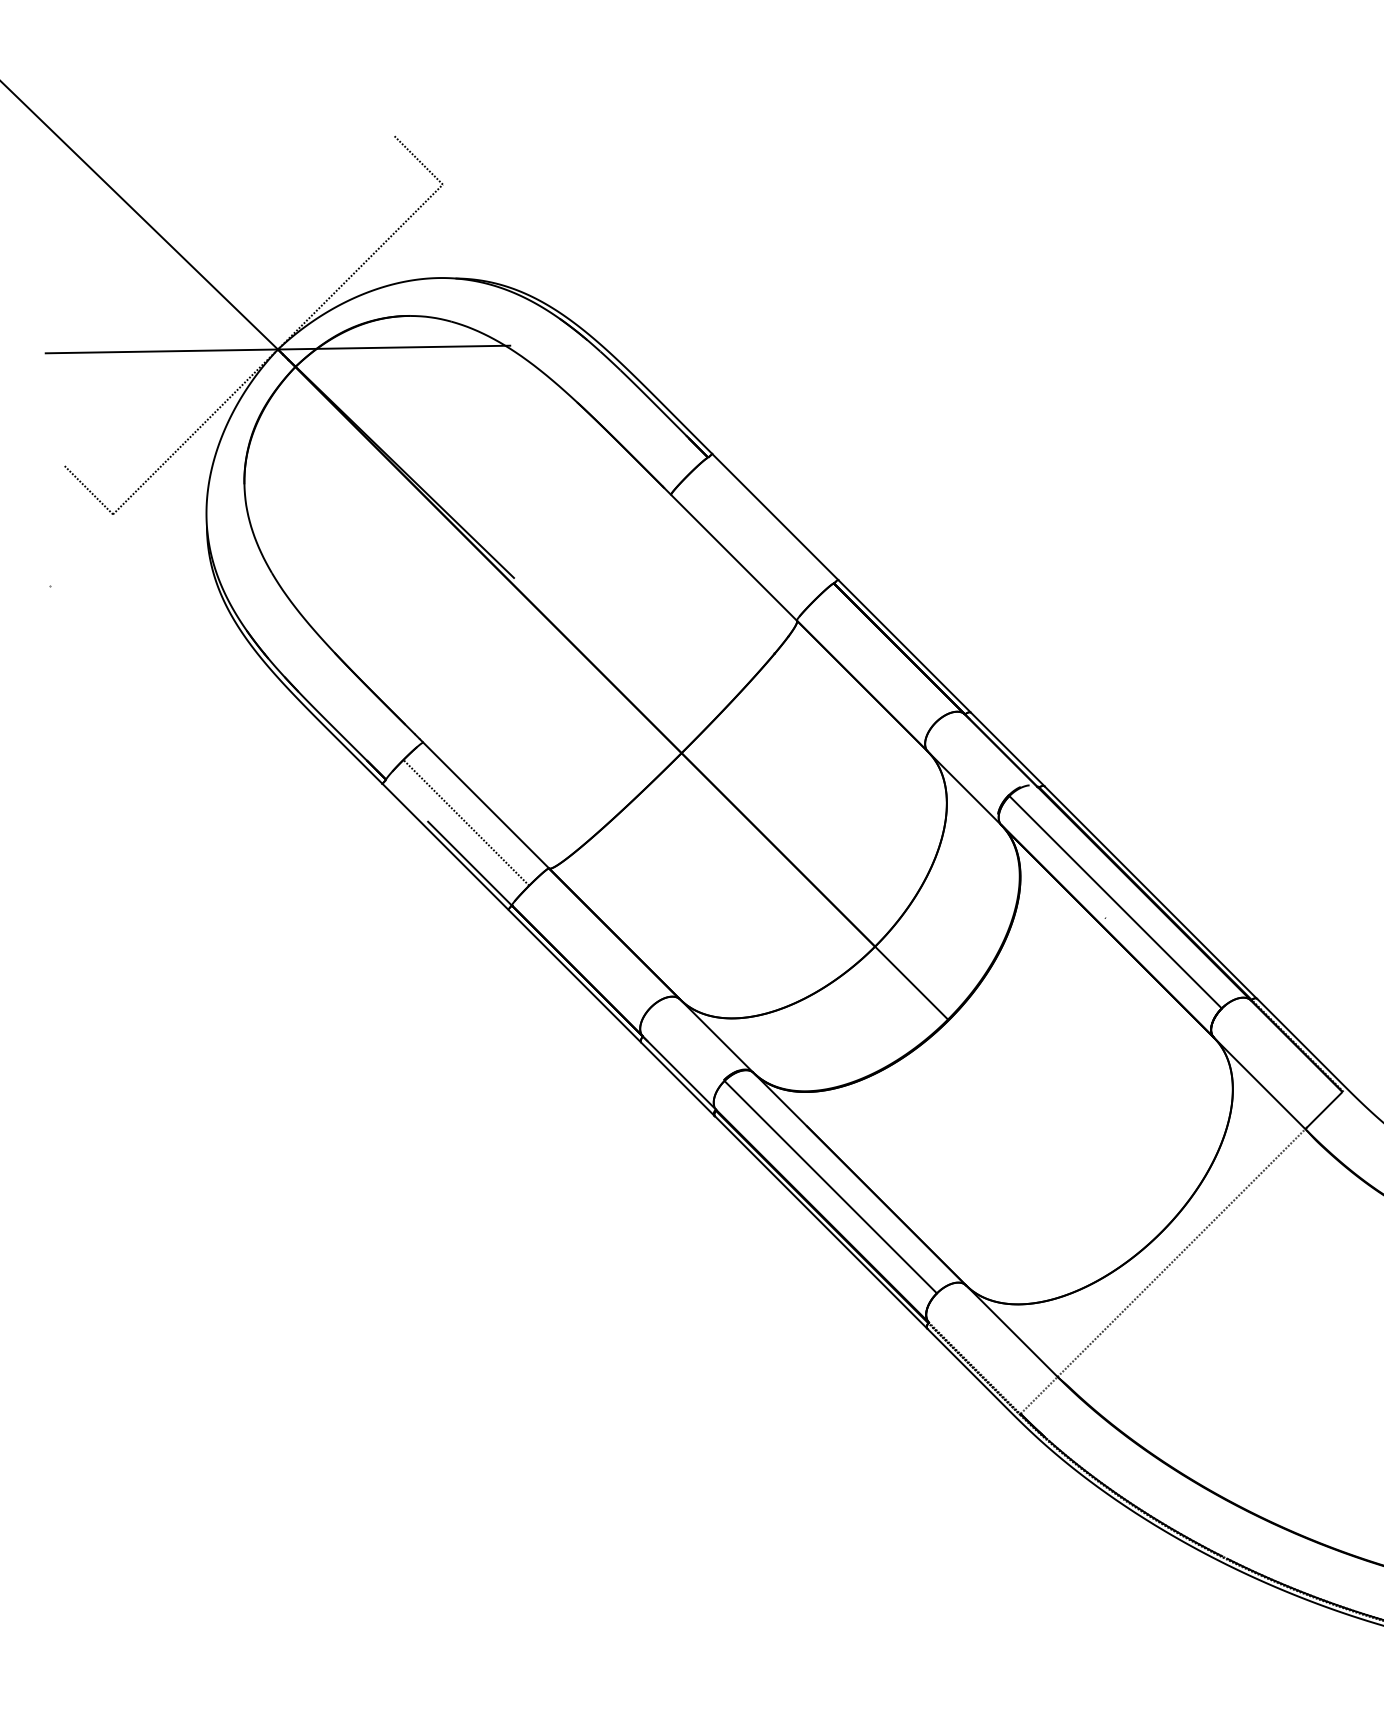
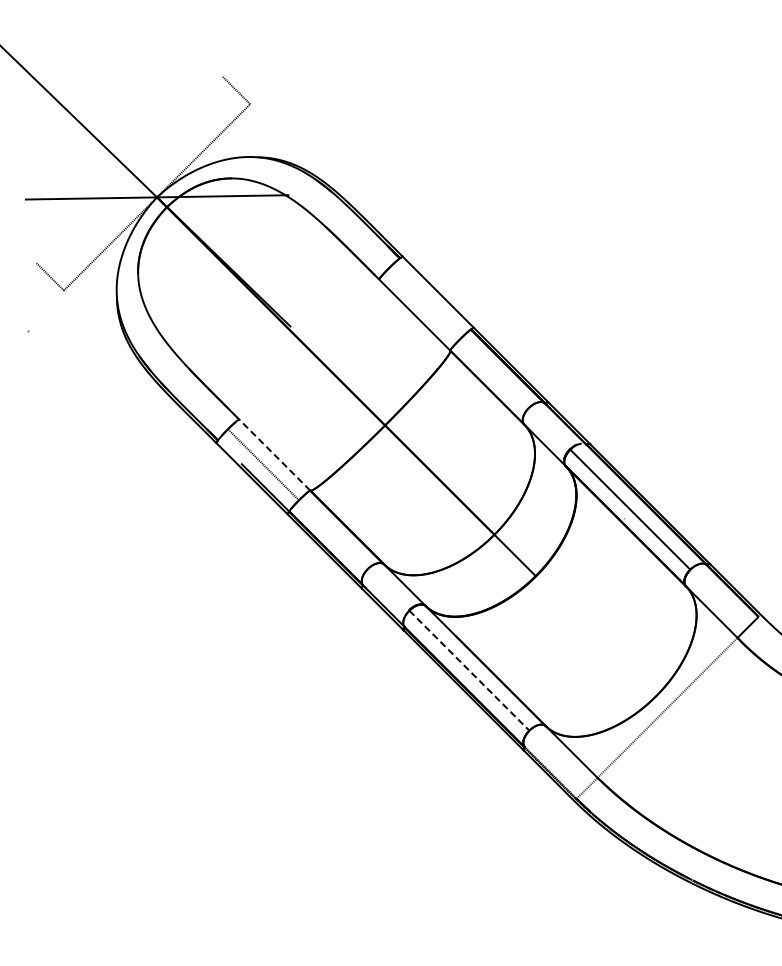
line: (485, 804) -> (274, 454), solid -> dashed
line: (830, 1186) -> (469, 670), solid -> dashed

